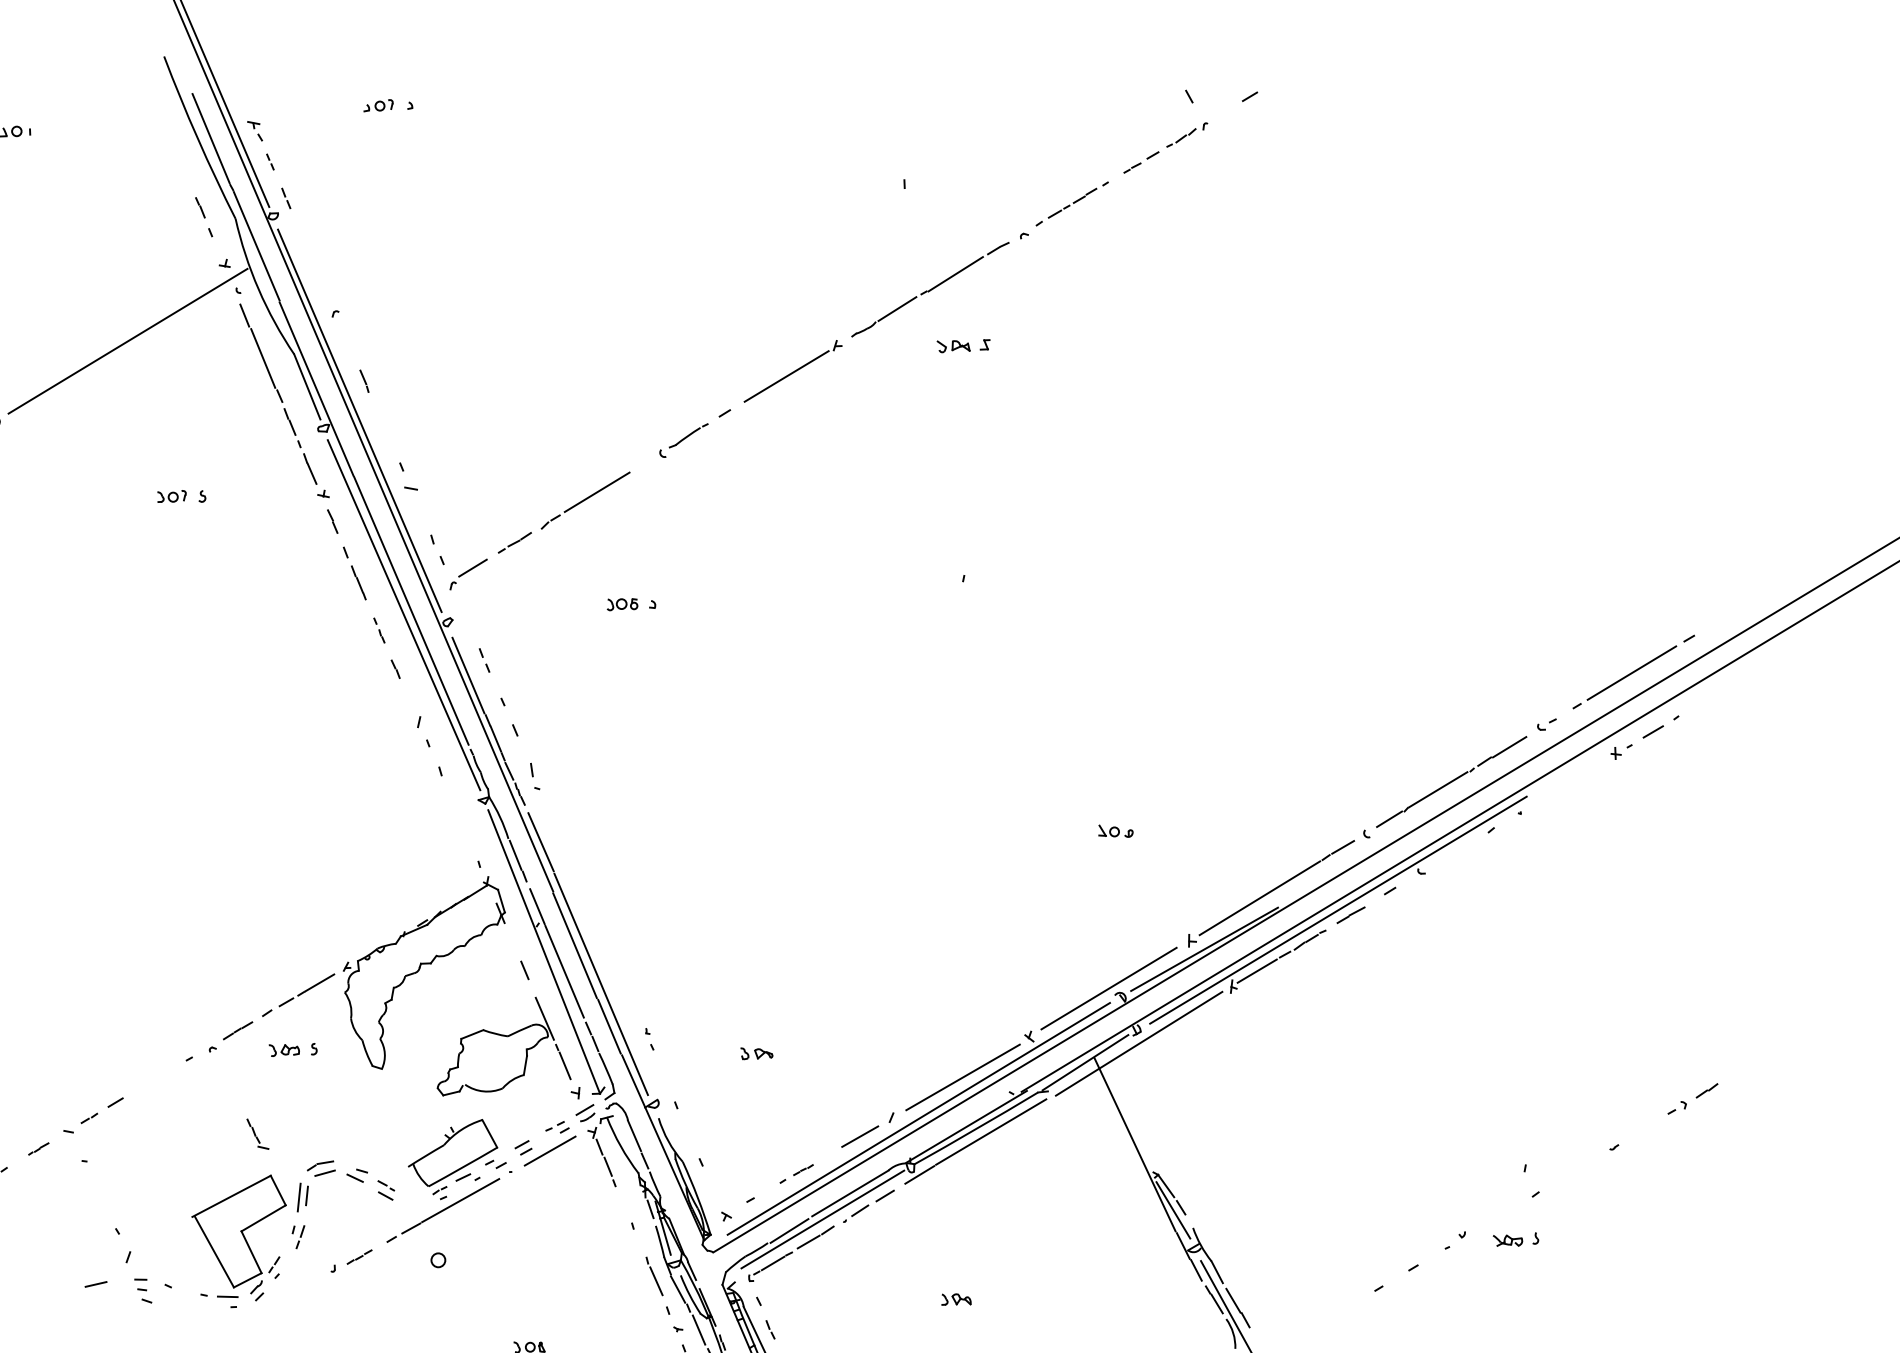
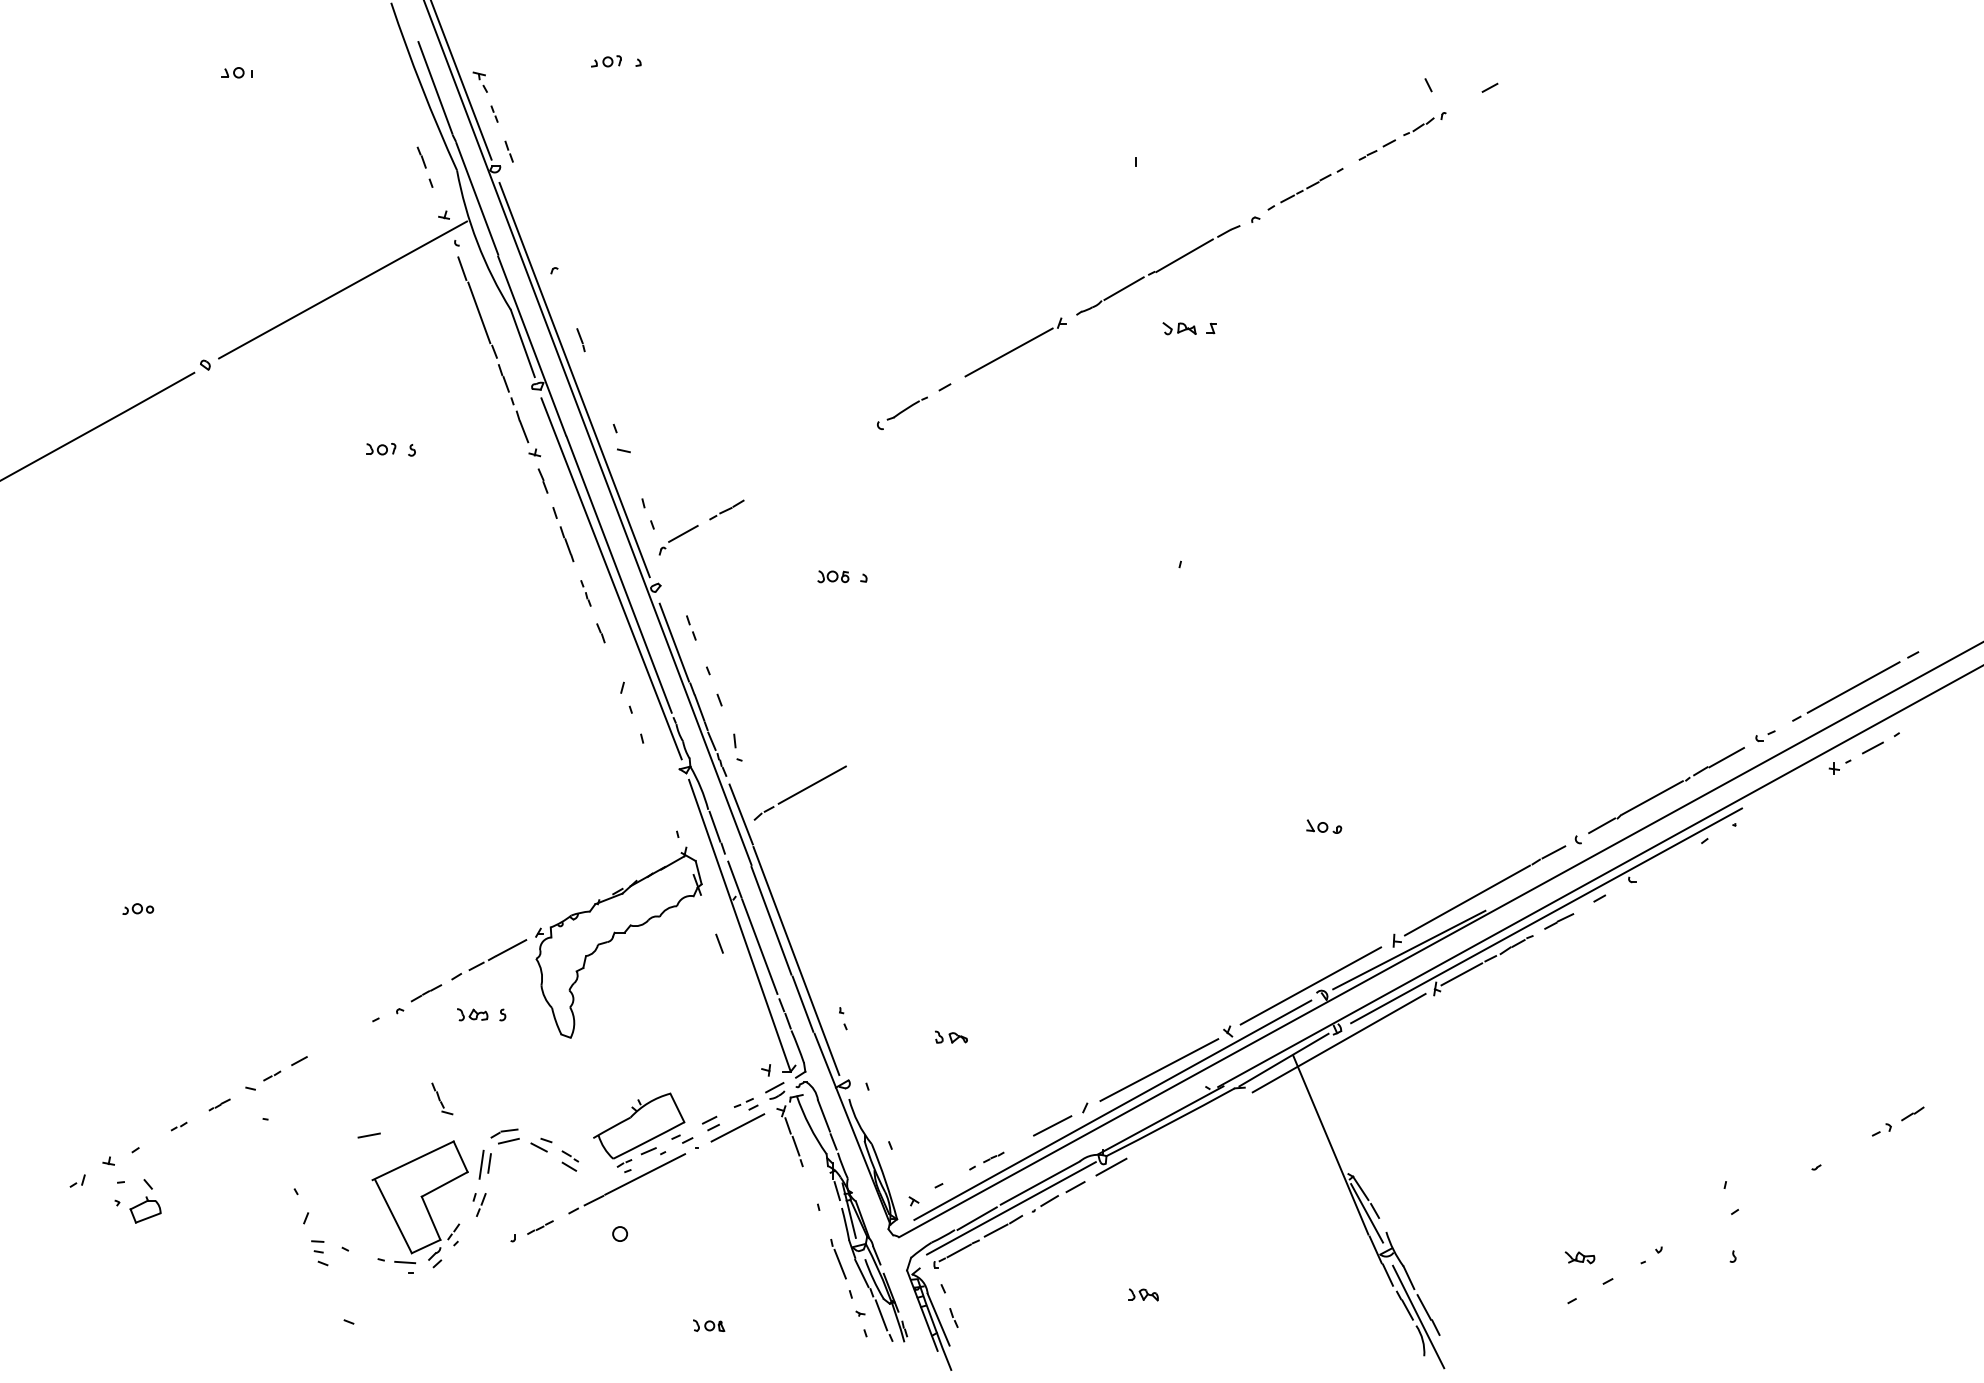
part: (584, 500) -> (799, 792), moved
part: (504, 1037) -> (696, 1010), removed
line: (991, 1131) -> (1185, 1126), removed
part: (1507, 1240) -> (1579, 1257), moved
line: (95, 1284) -> (368, 1135), moved

